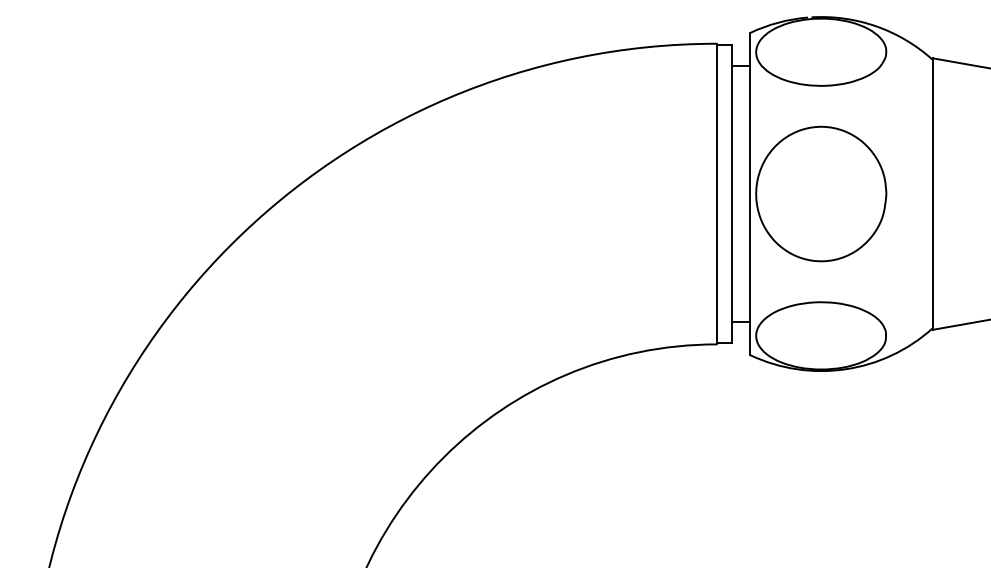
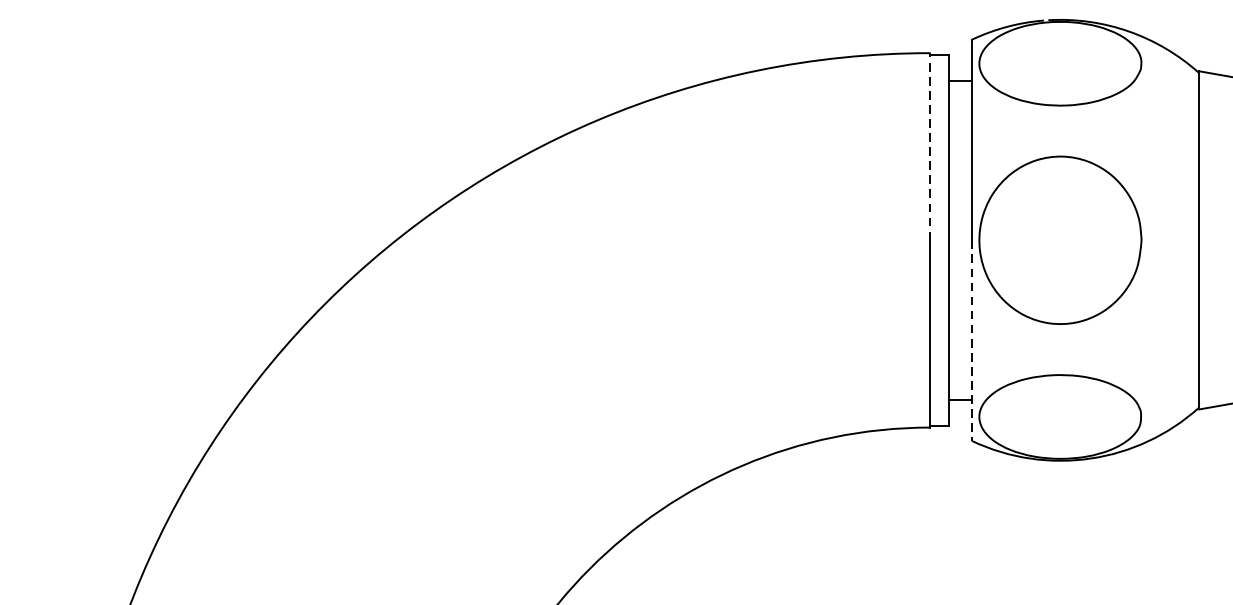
line: (716, 118) -> (929, 146), solid -> dashed
line: (750, 274) -> (972, 340), solid -> dashed

